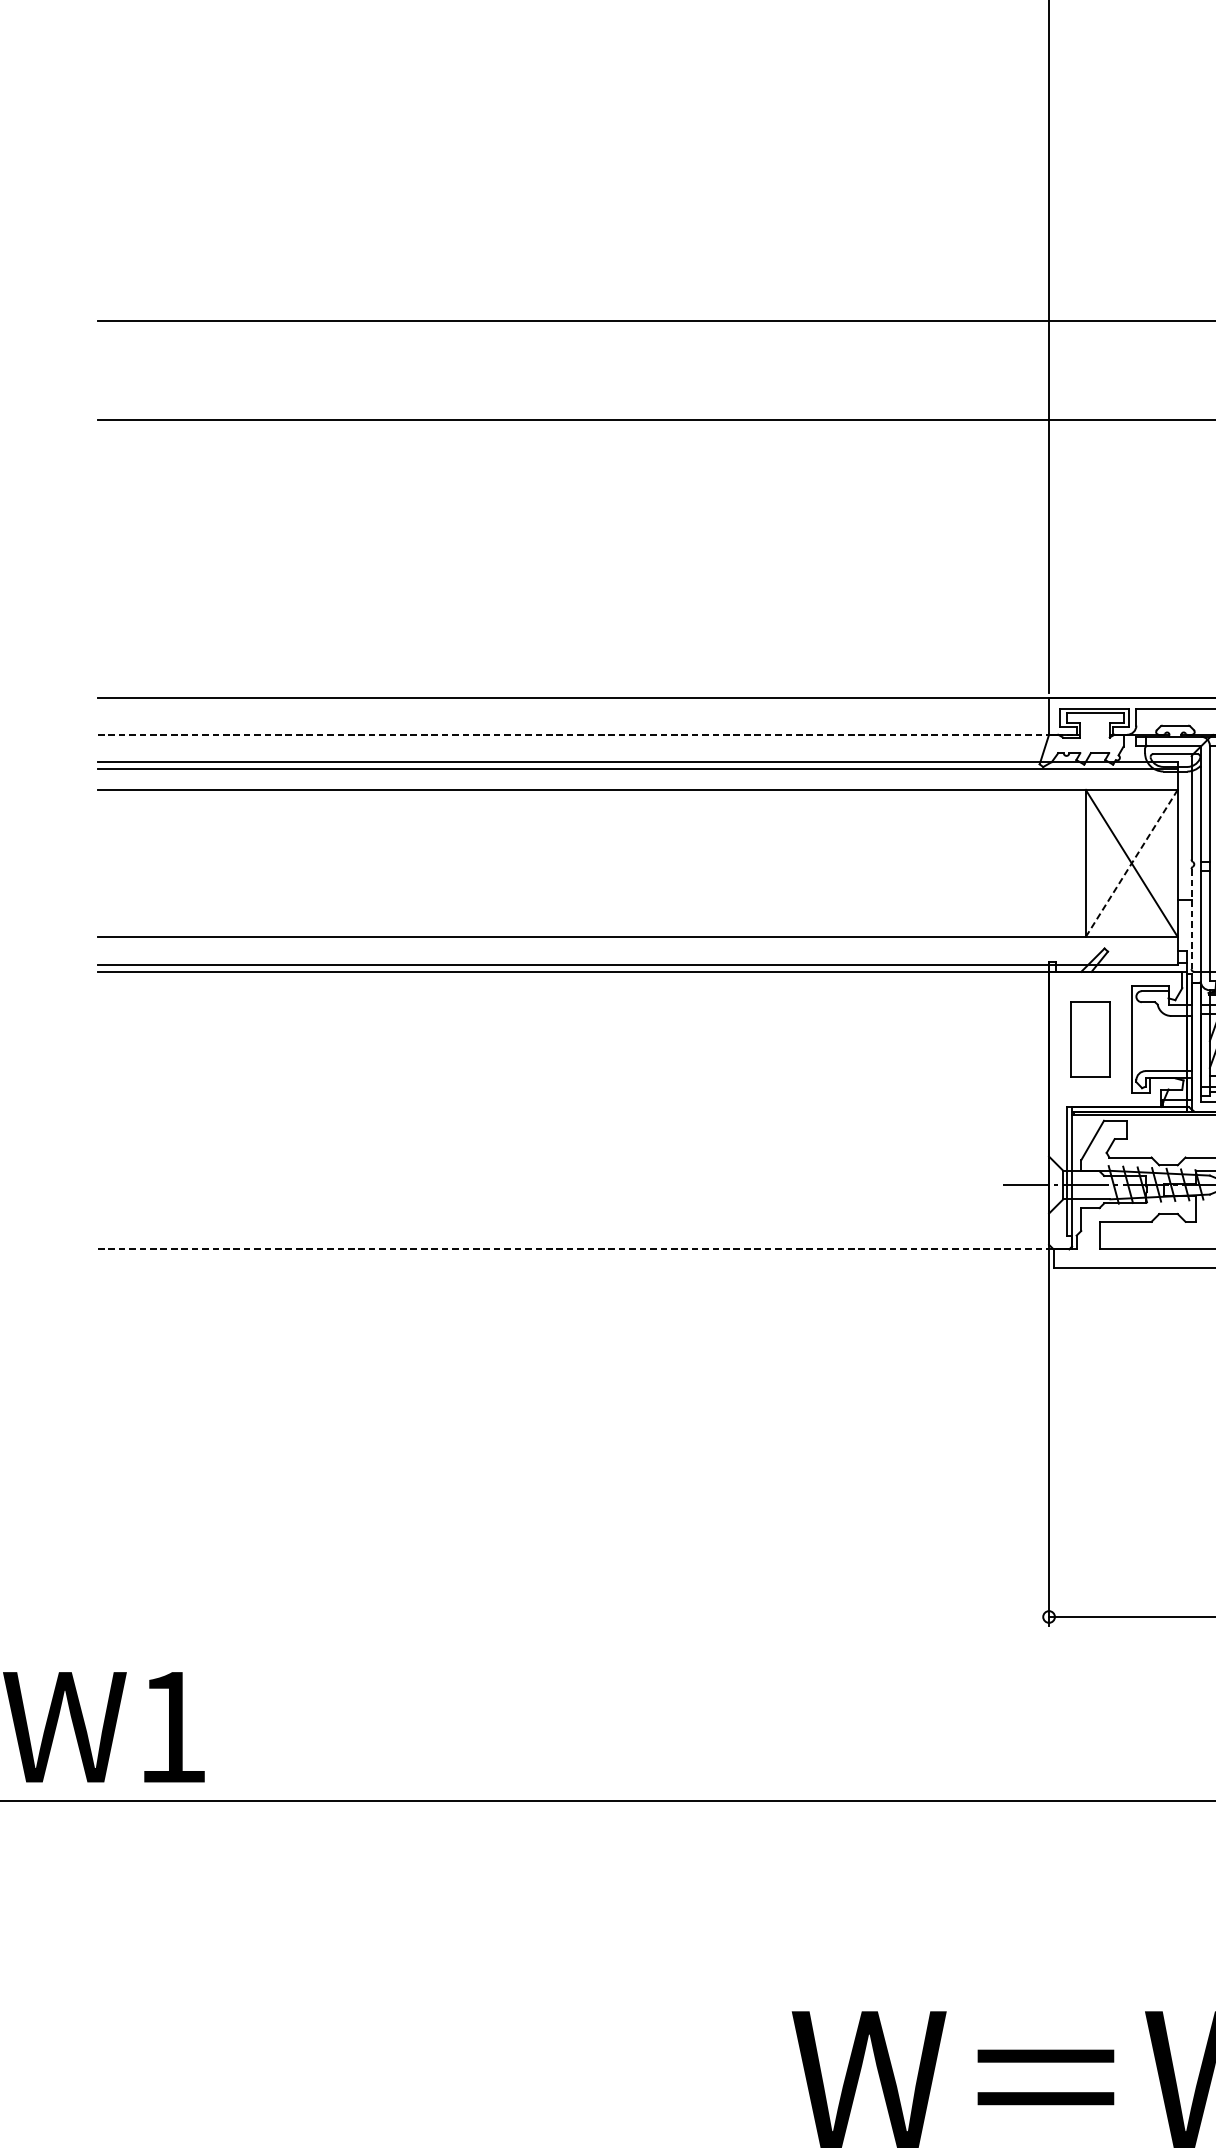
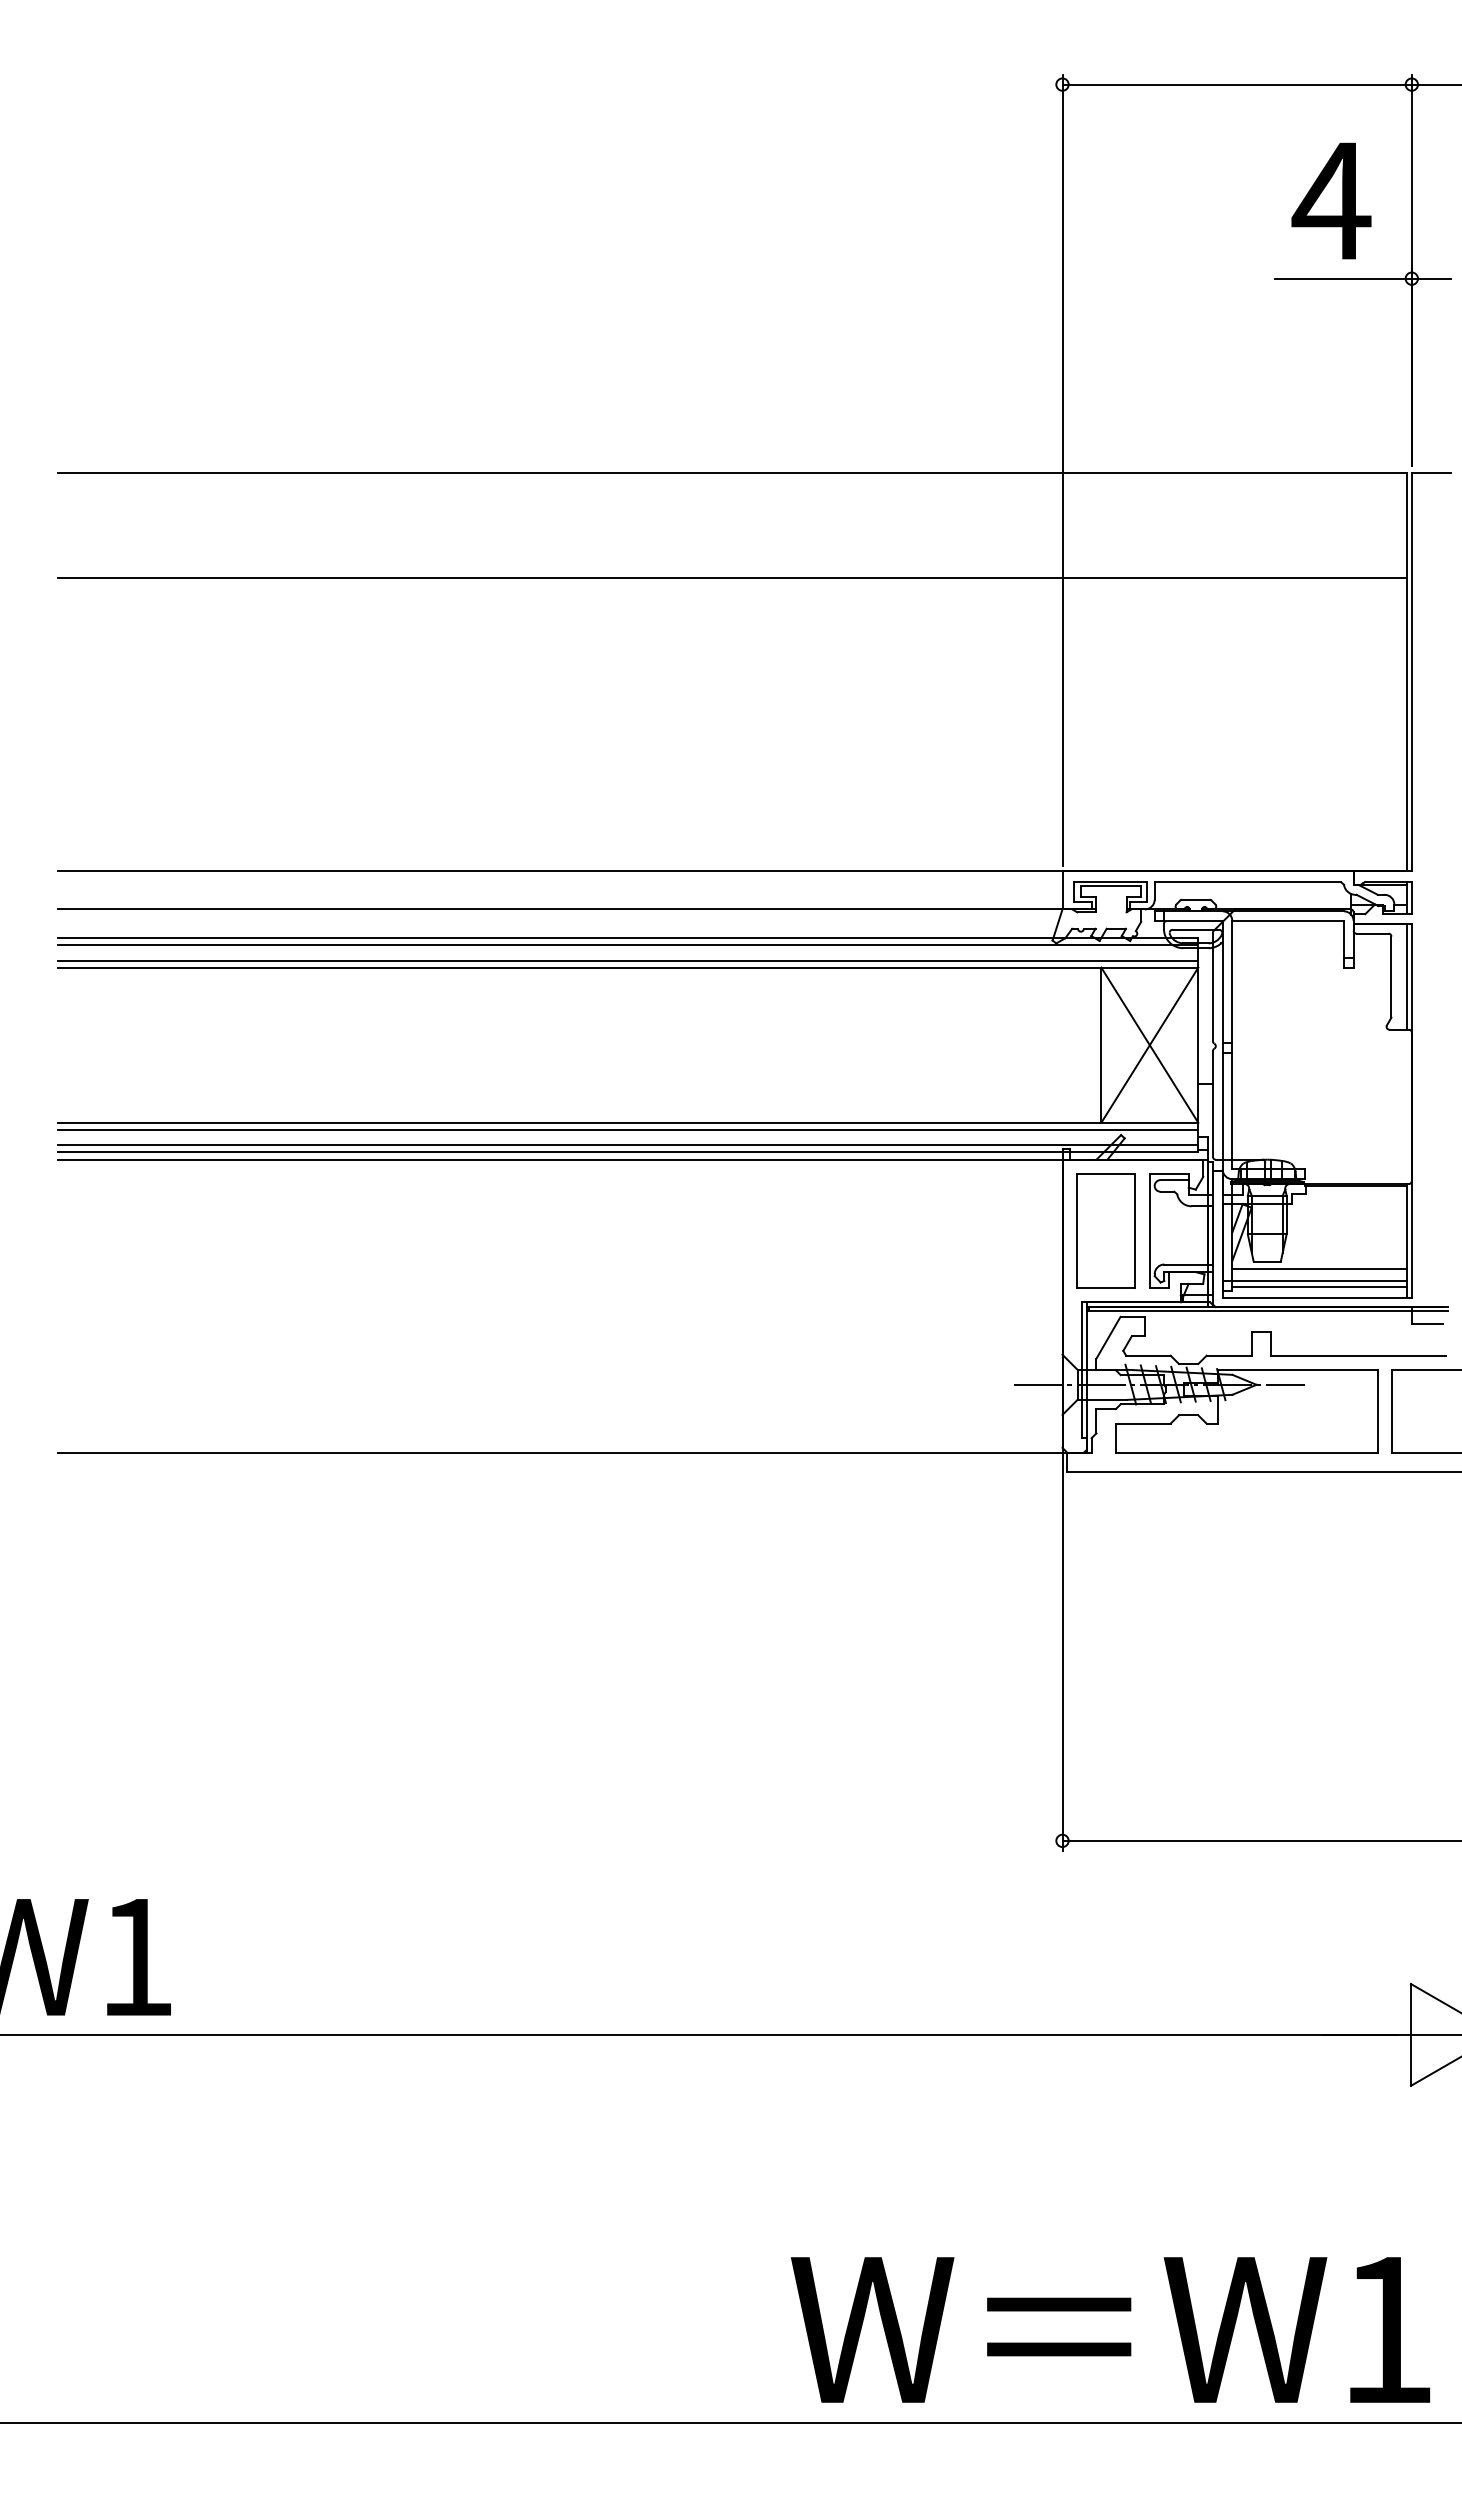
line: (588, 734) -> (576, 909), dashed -> solid
line: (638, 783) -> (628, 960), added
line: (1131, 863) -> (1149, 1045), dashed -> solid
line: (1191, 919) -> (1212, 1104), dashed -> solid
line: (638, 943) -> (628, 1129), added
line: (638, 958) -> (628, 1145), added
part: (1089, 1038) -> (1105, 1230), size x1.43
line: (585, 1249) -> (573, 1452), dashed -> solid

